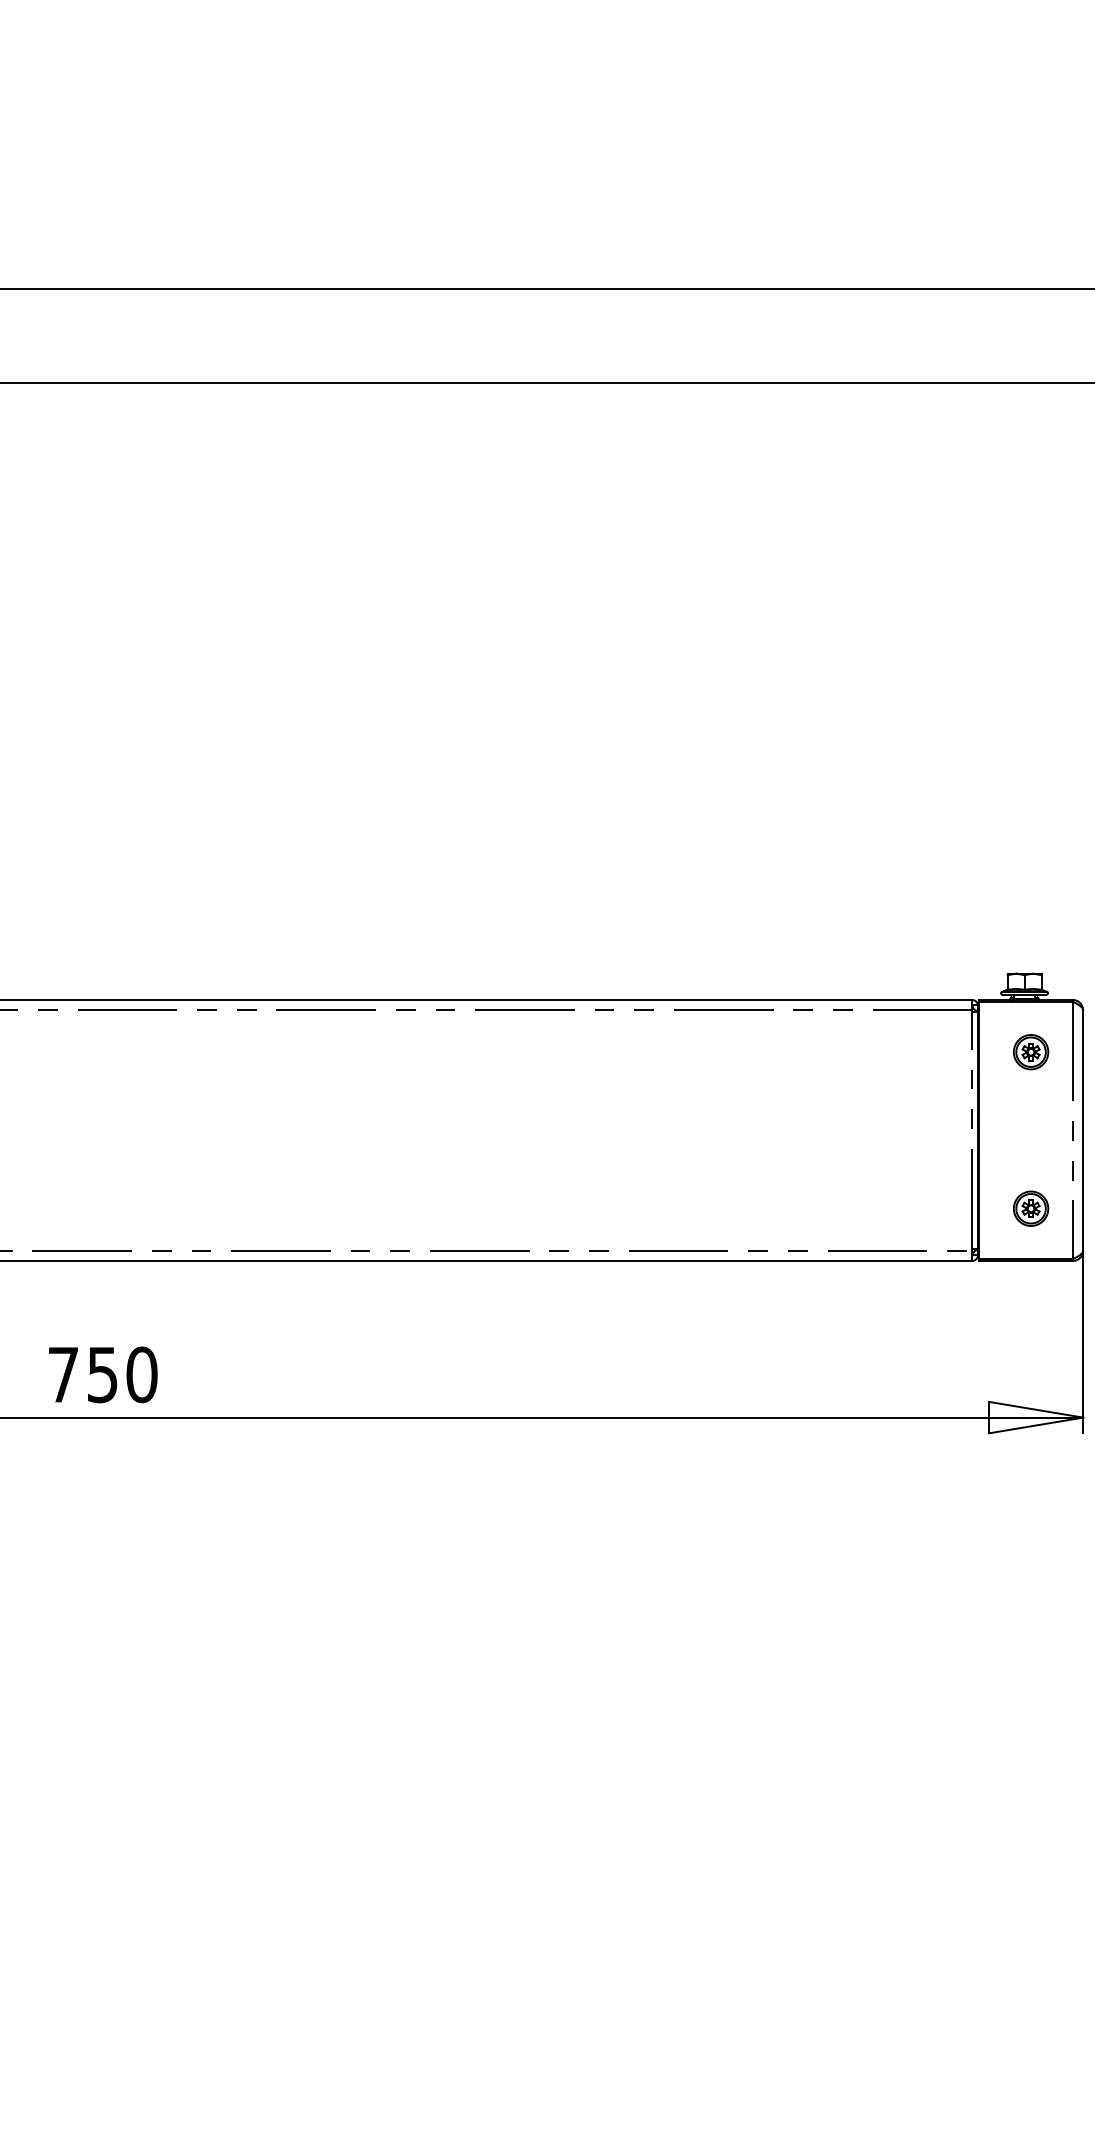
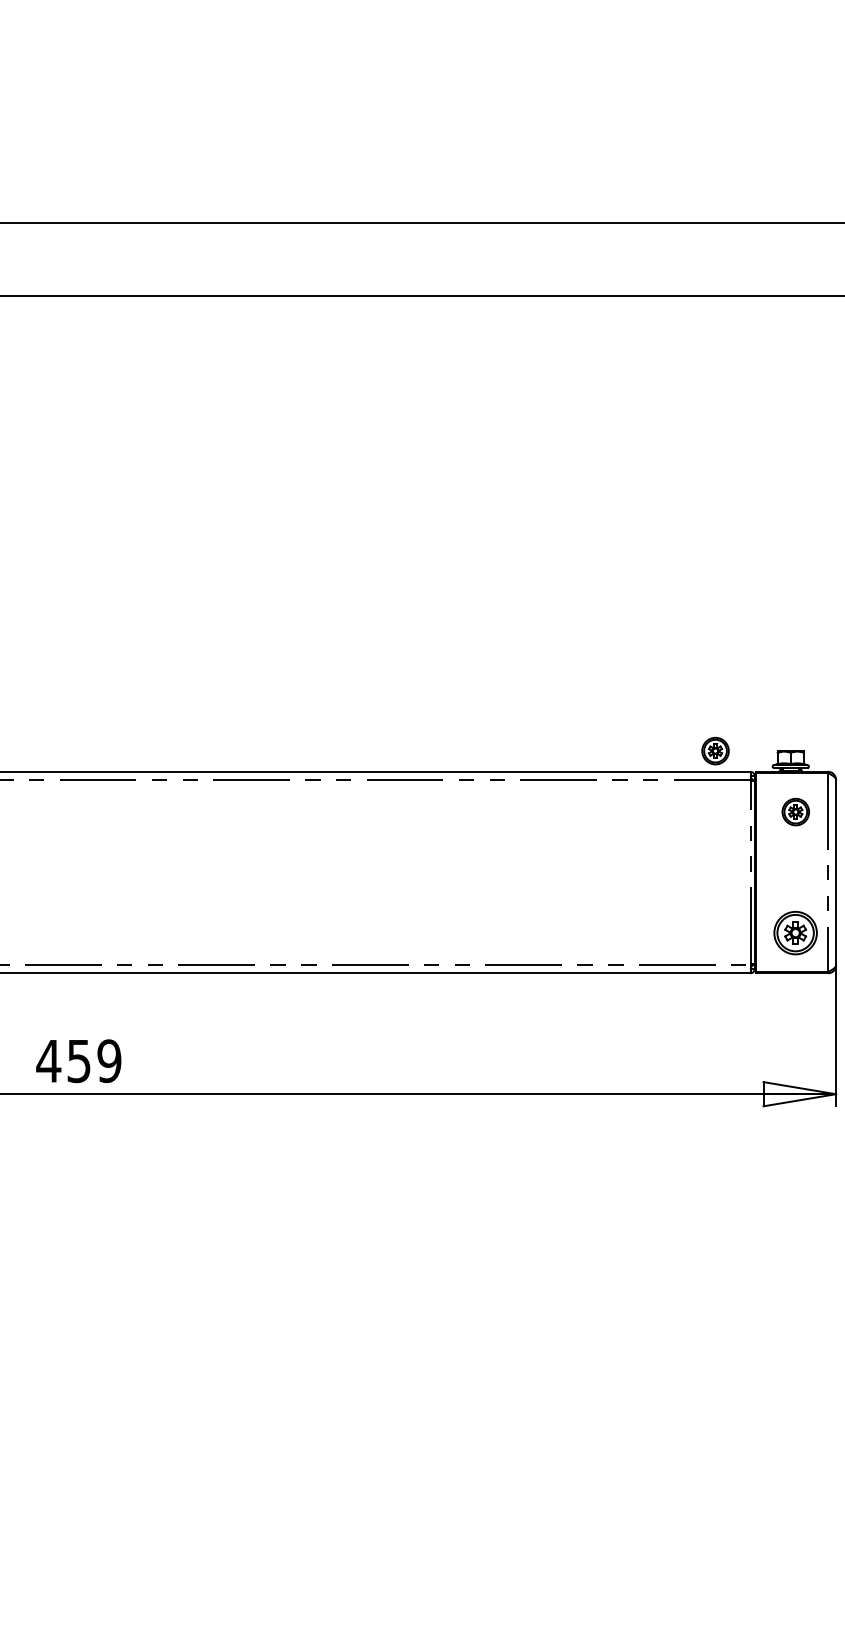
part: (927, 973) -> (715, 751), added
part: (1031, 1208) -> (796, 932), size x1.6
text: (102, 1374) -> (78, 1060), 750 -> 459

